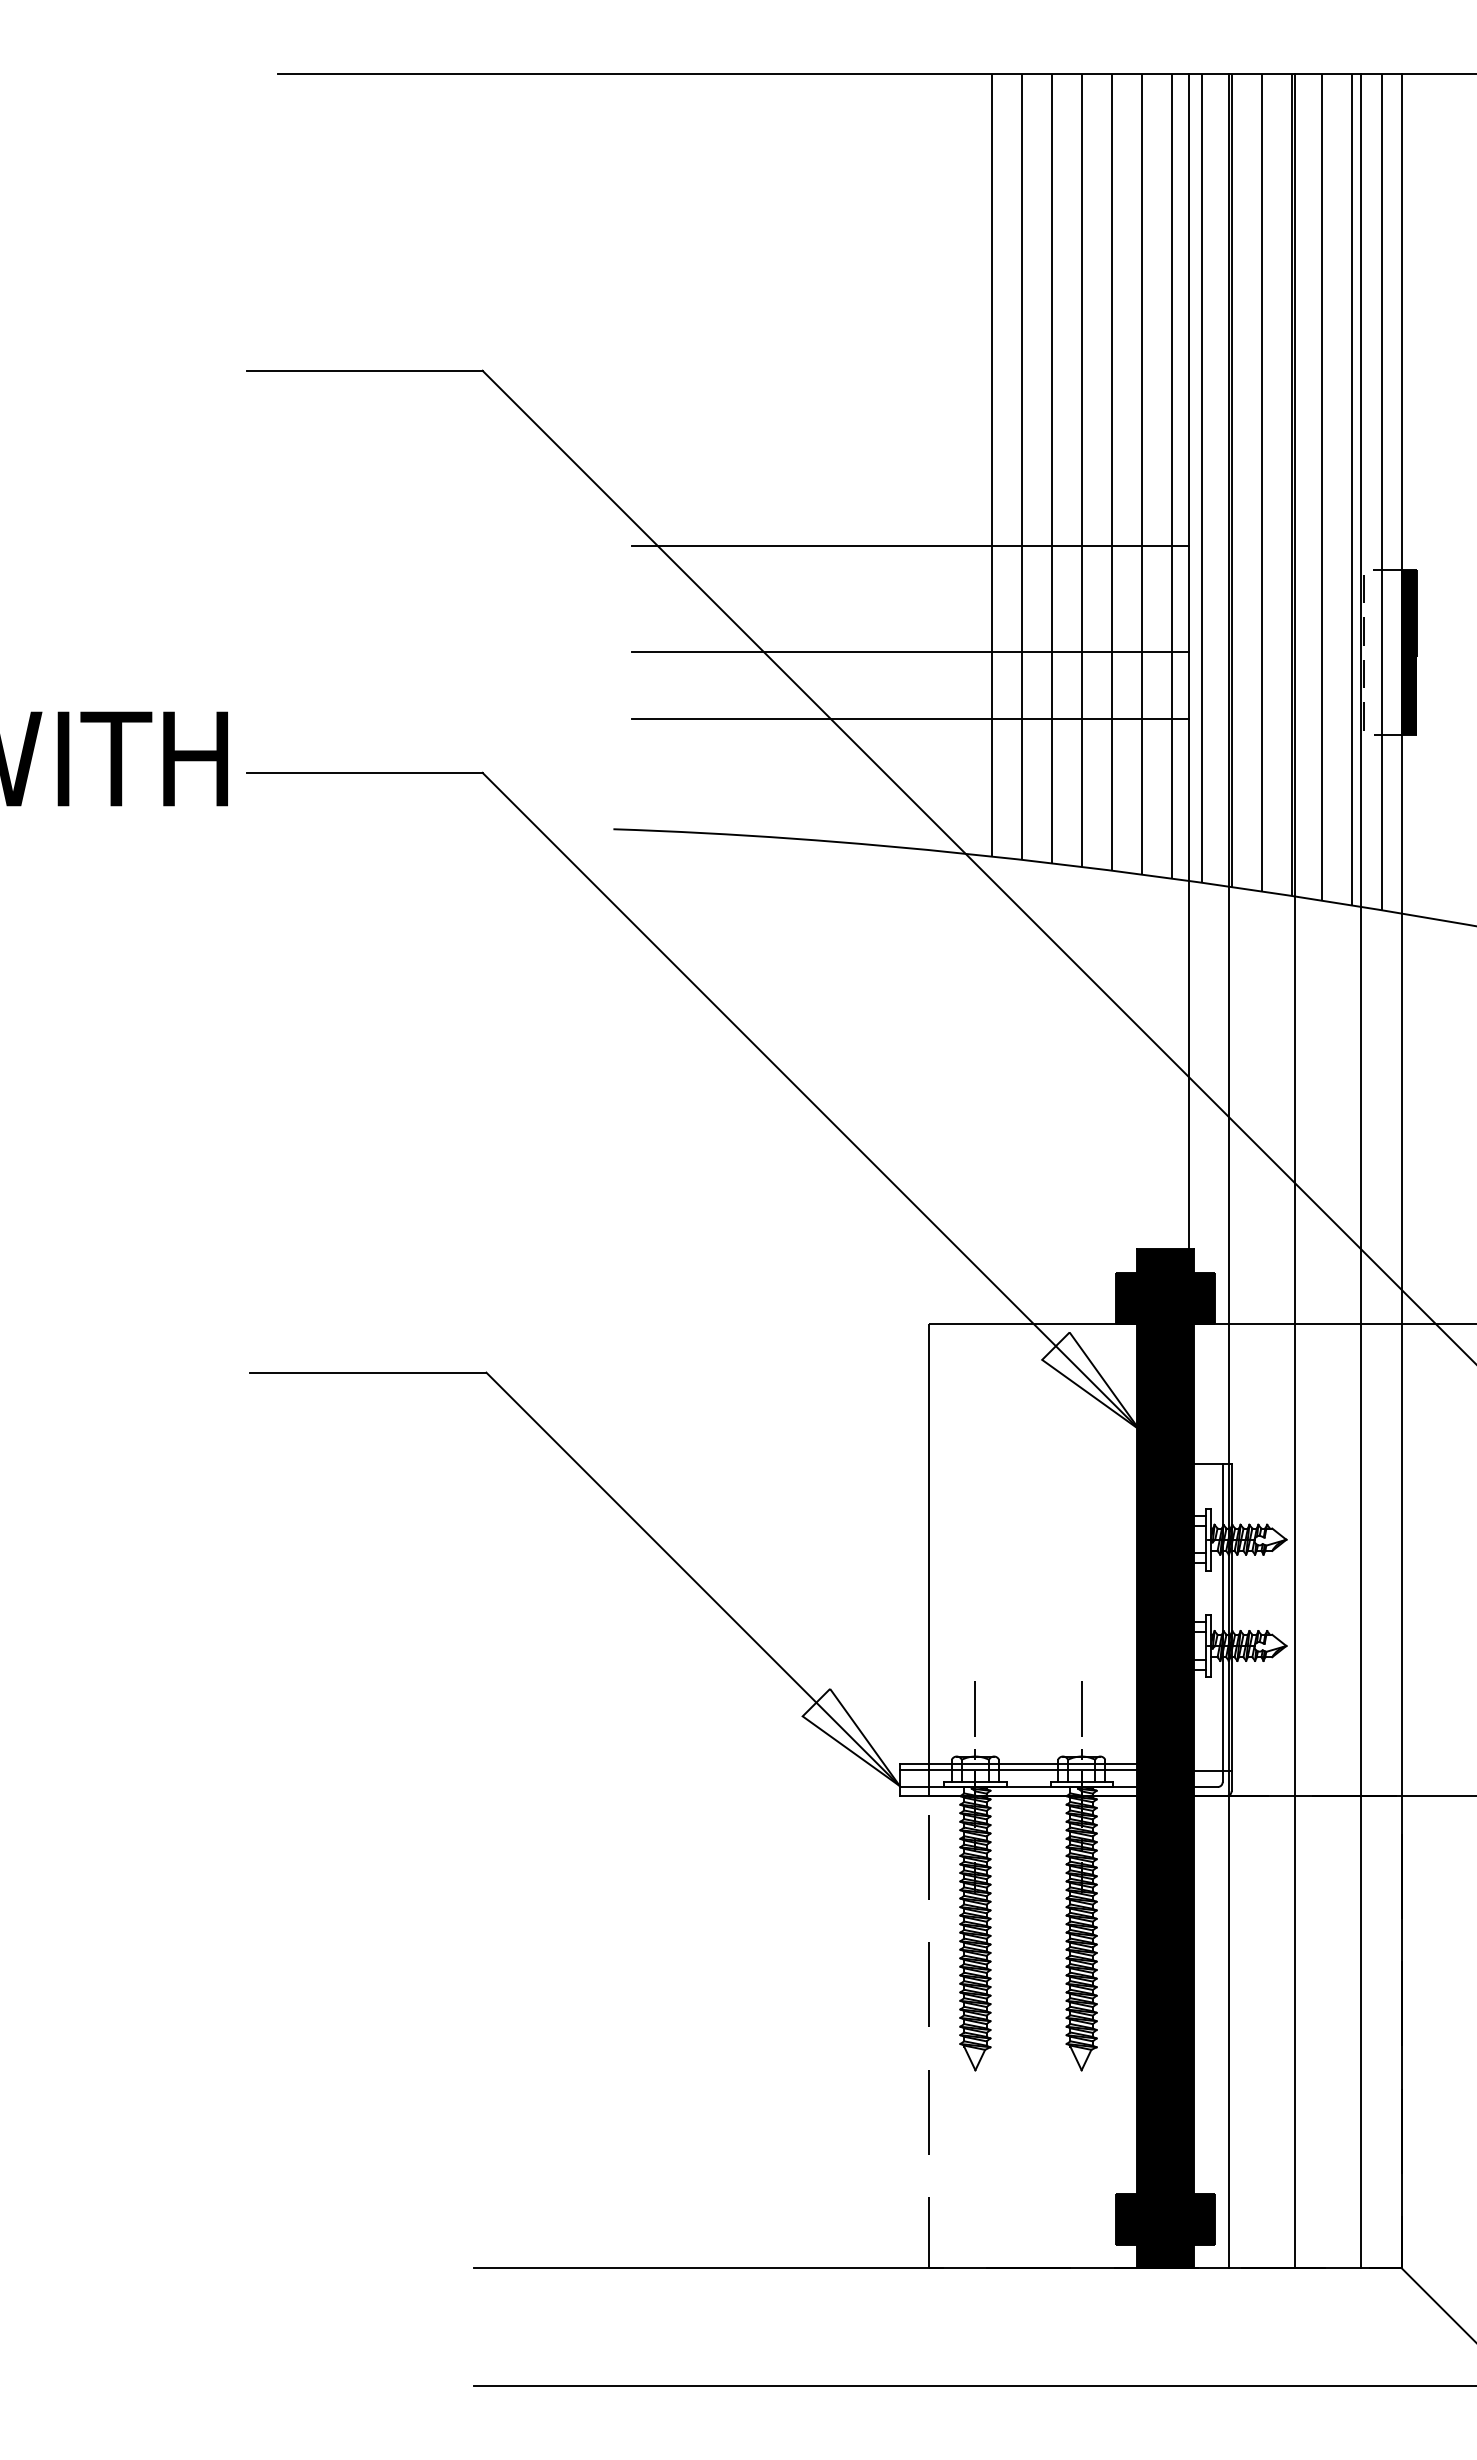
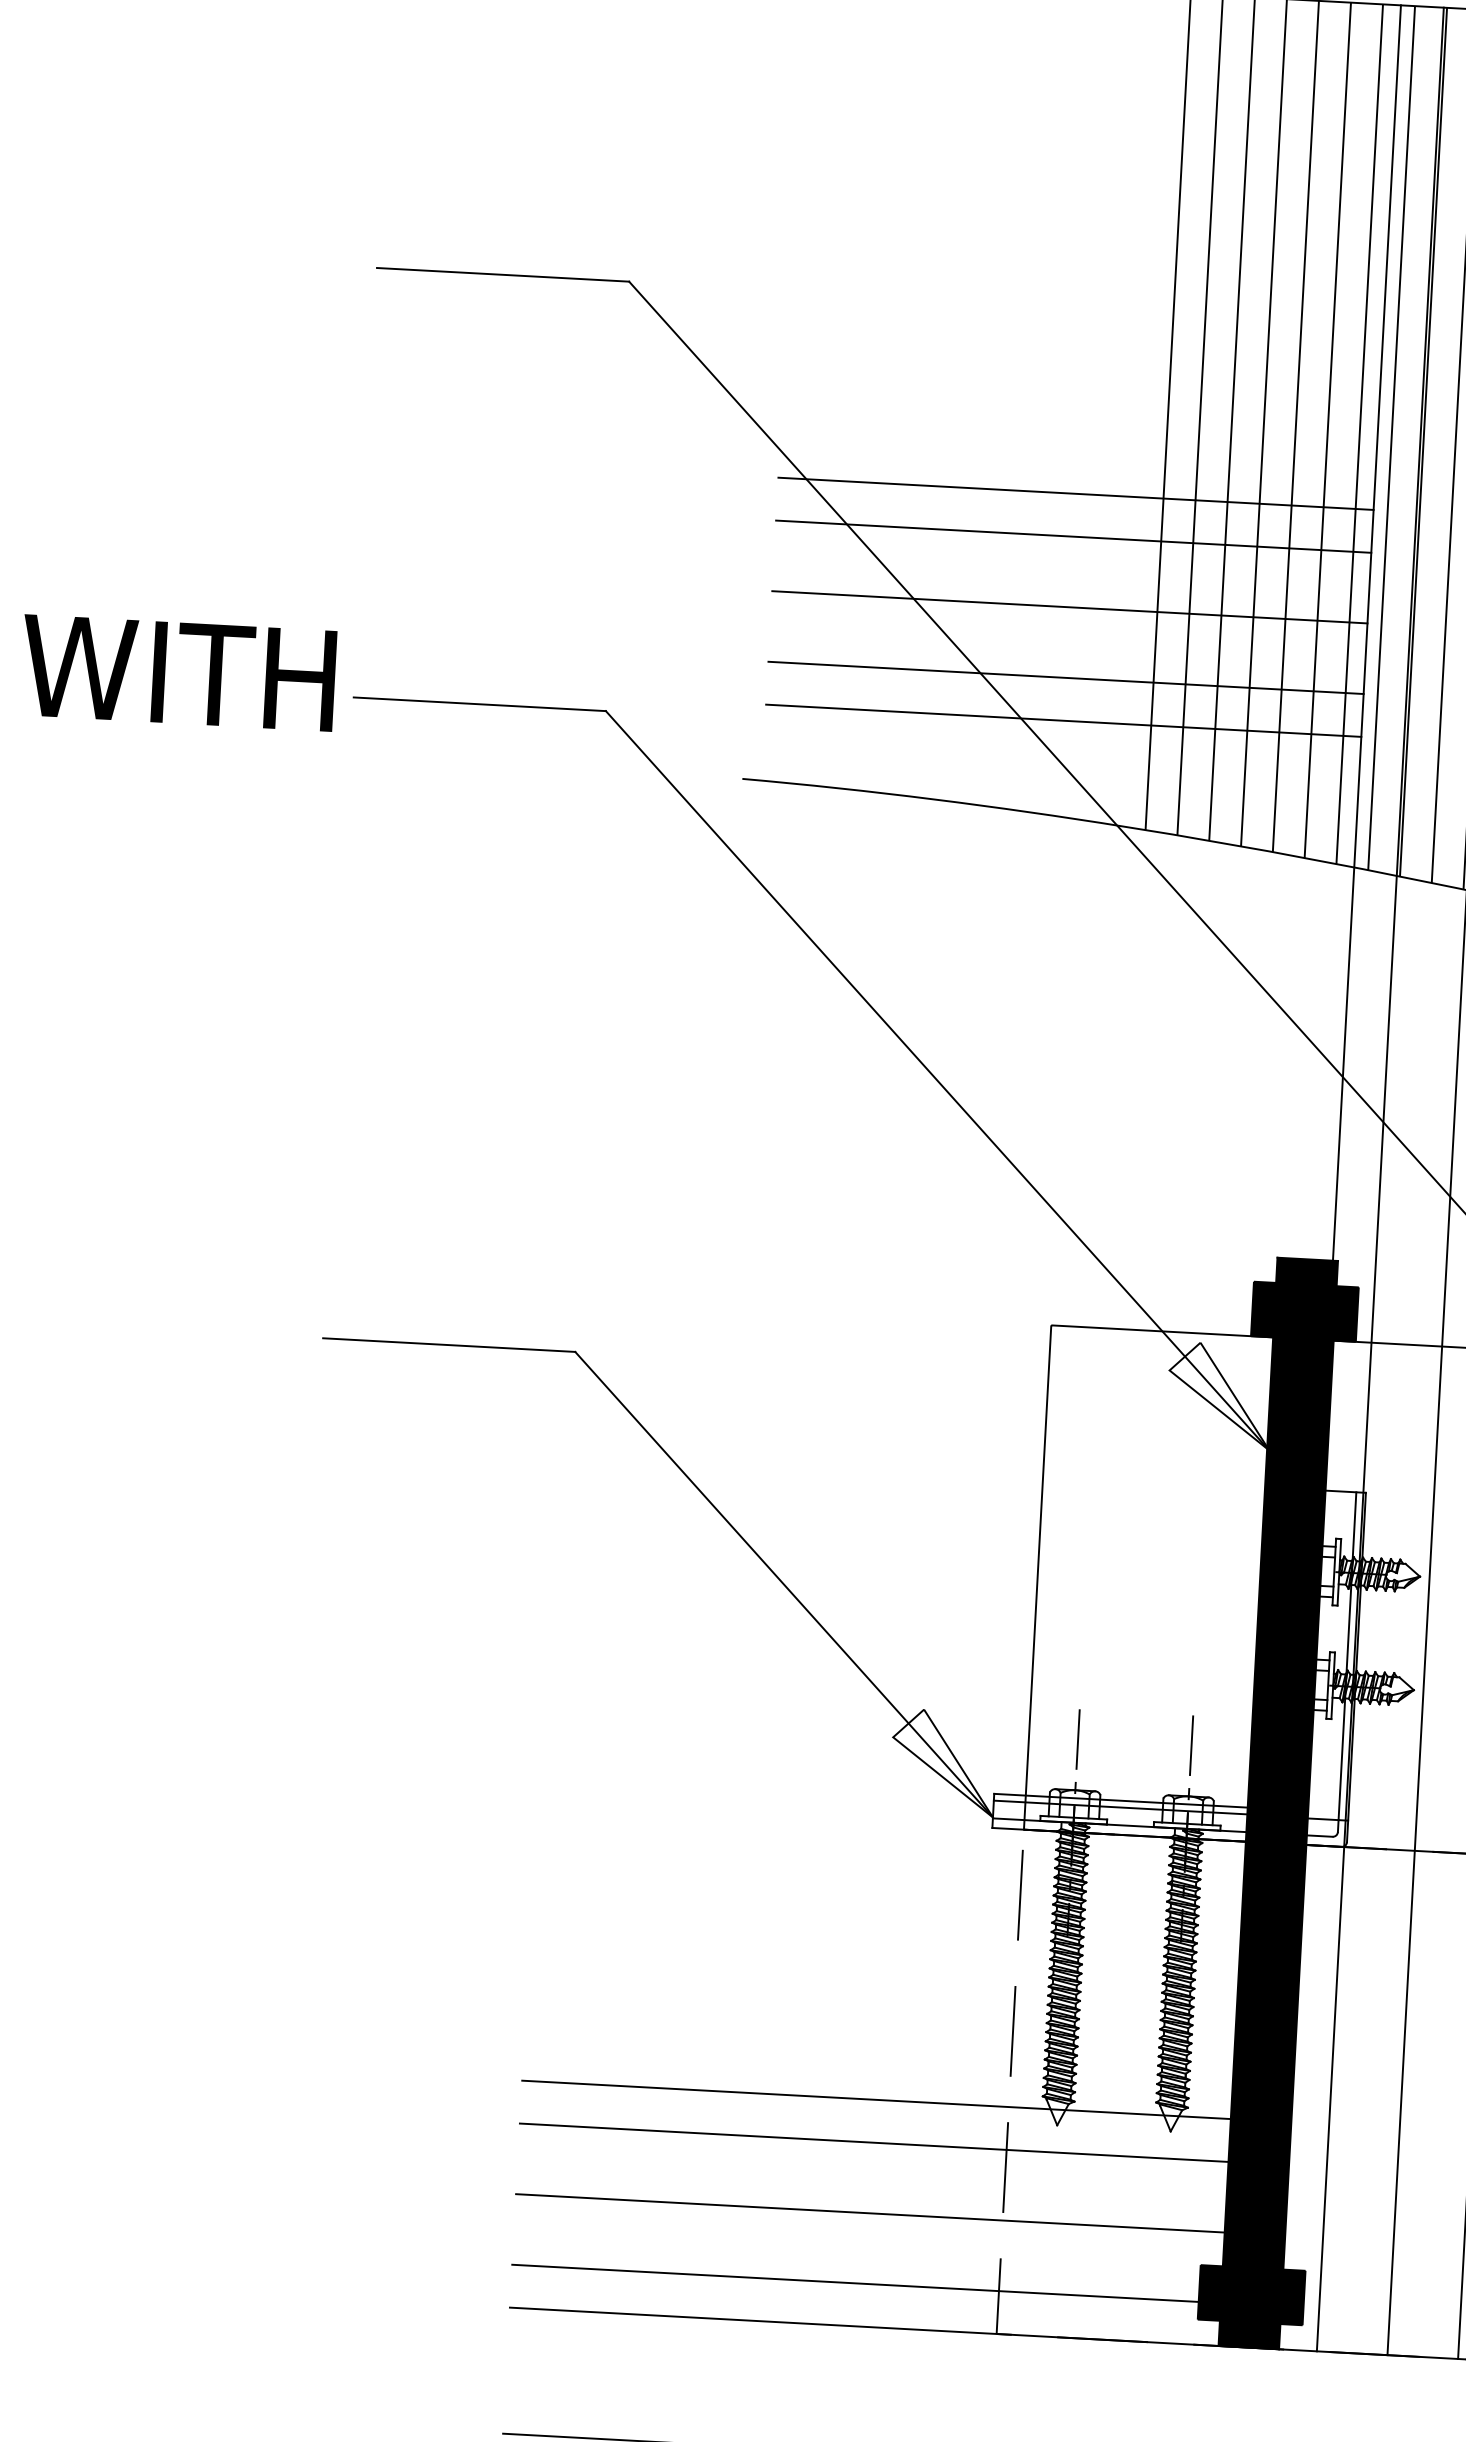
line: (910, 586) -> (1073, 536), added
line: (910, 758) -> (1063, 720), added
line: (831, 2055) -> (904, 2101), added
line: (831, 2095) -> (902, 2143), added
line: (831, 2161) -> (898, 2214), added
line: (831, 2228) -> (894, 2285), added

